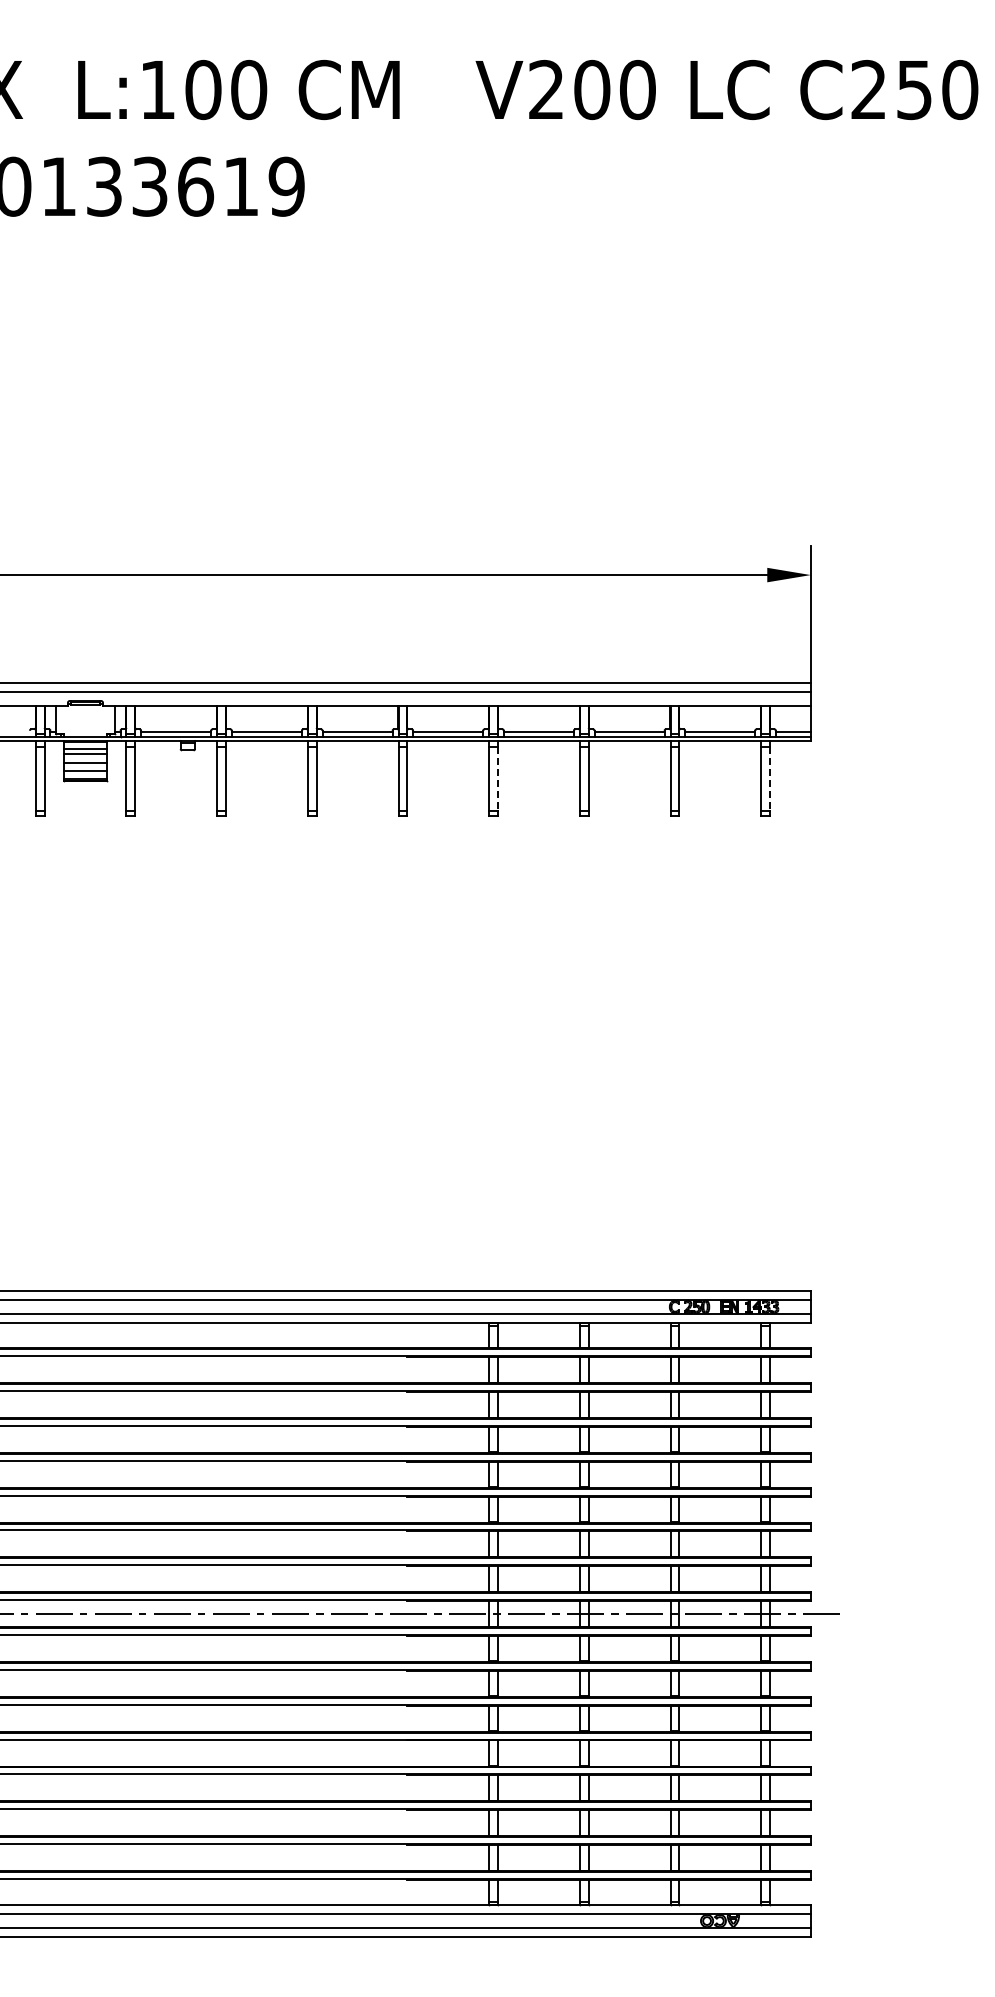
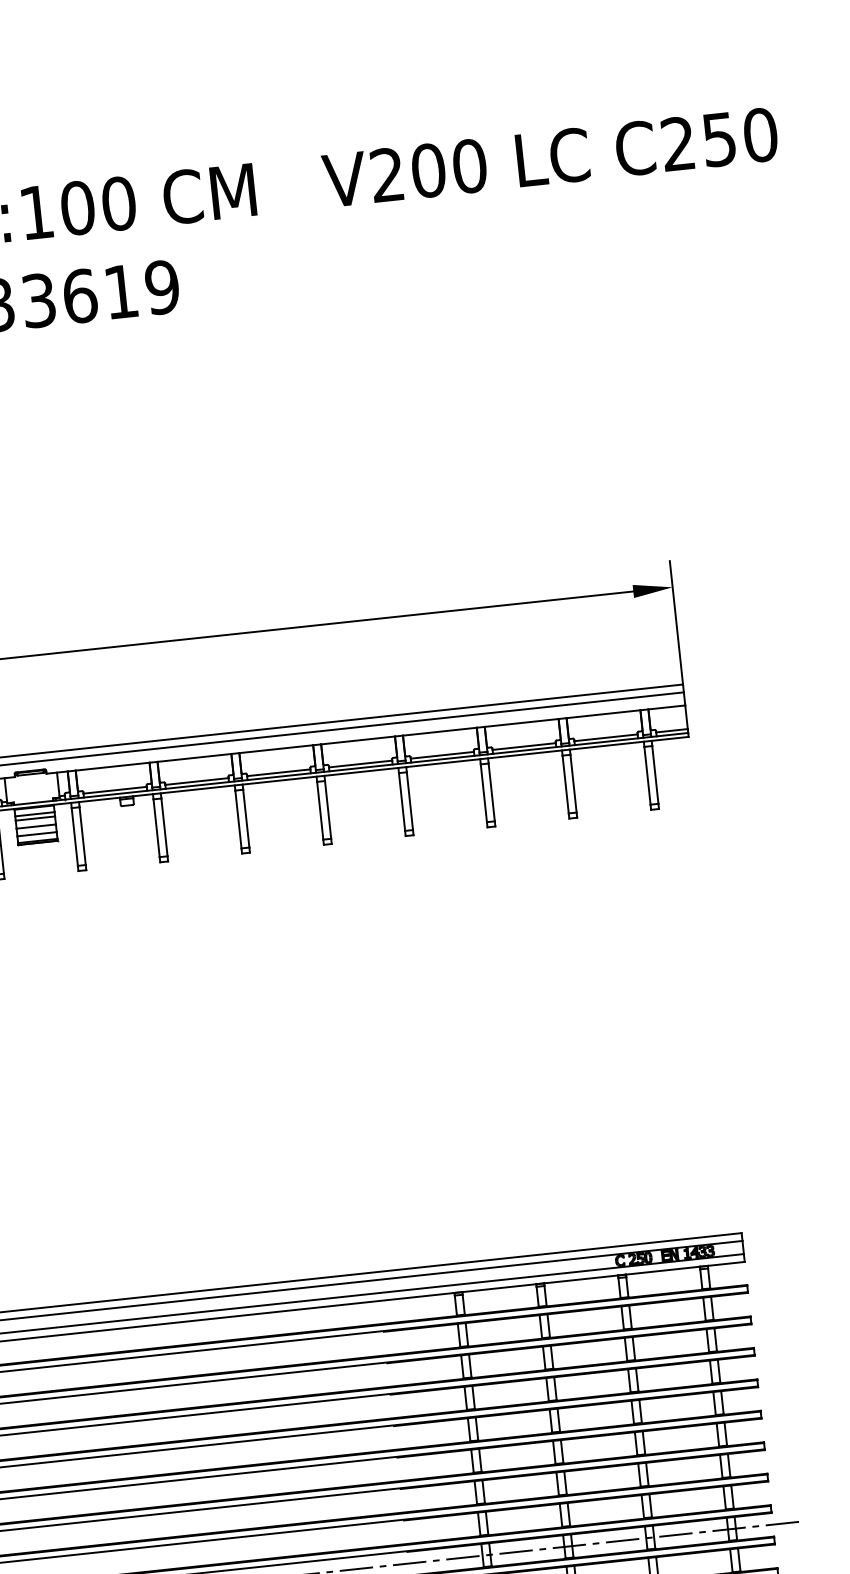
line: (497, 779) -> (409, 801), dashed -> solid
line: (769, 779) -> (655, 775), dashed -> solid

